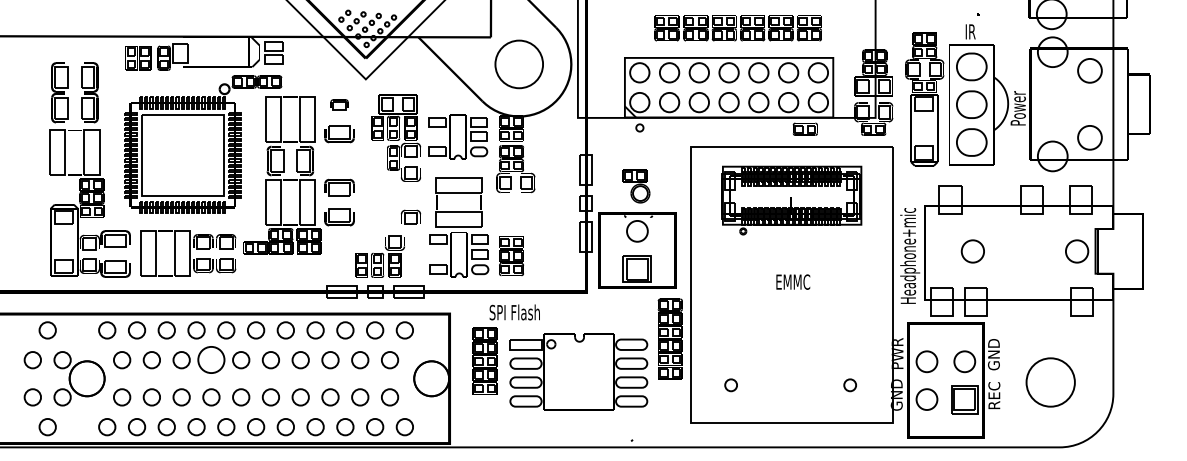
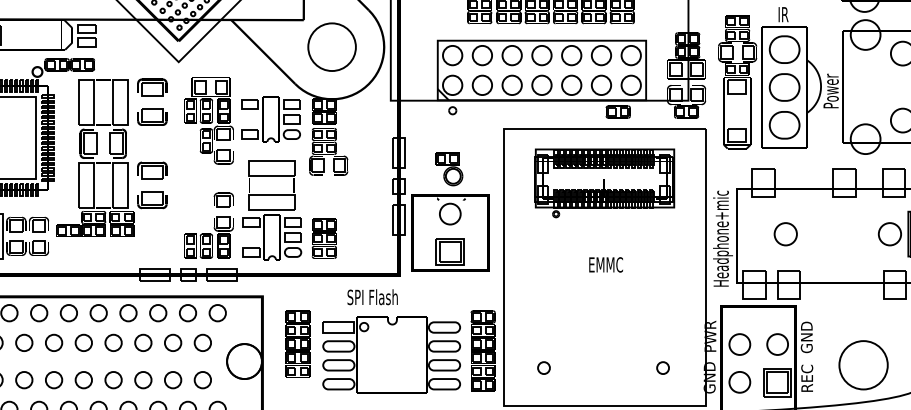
part: (339, 104) -> (152, 87), size x1.67
part: (379, 256) -> (208, 237), moved
text: (514, 312) -> (372, 297), moved
part: (669, 338) -> (482, 350), moved
circle: (211, 360) -> (24, 343), size x0.62

